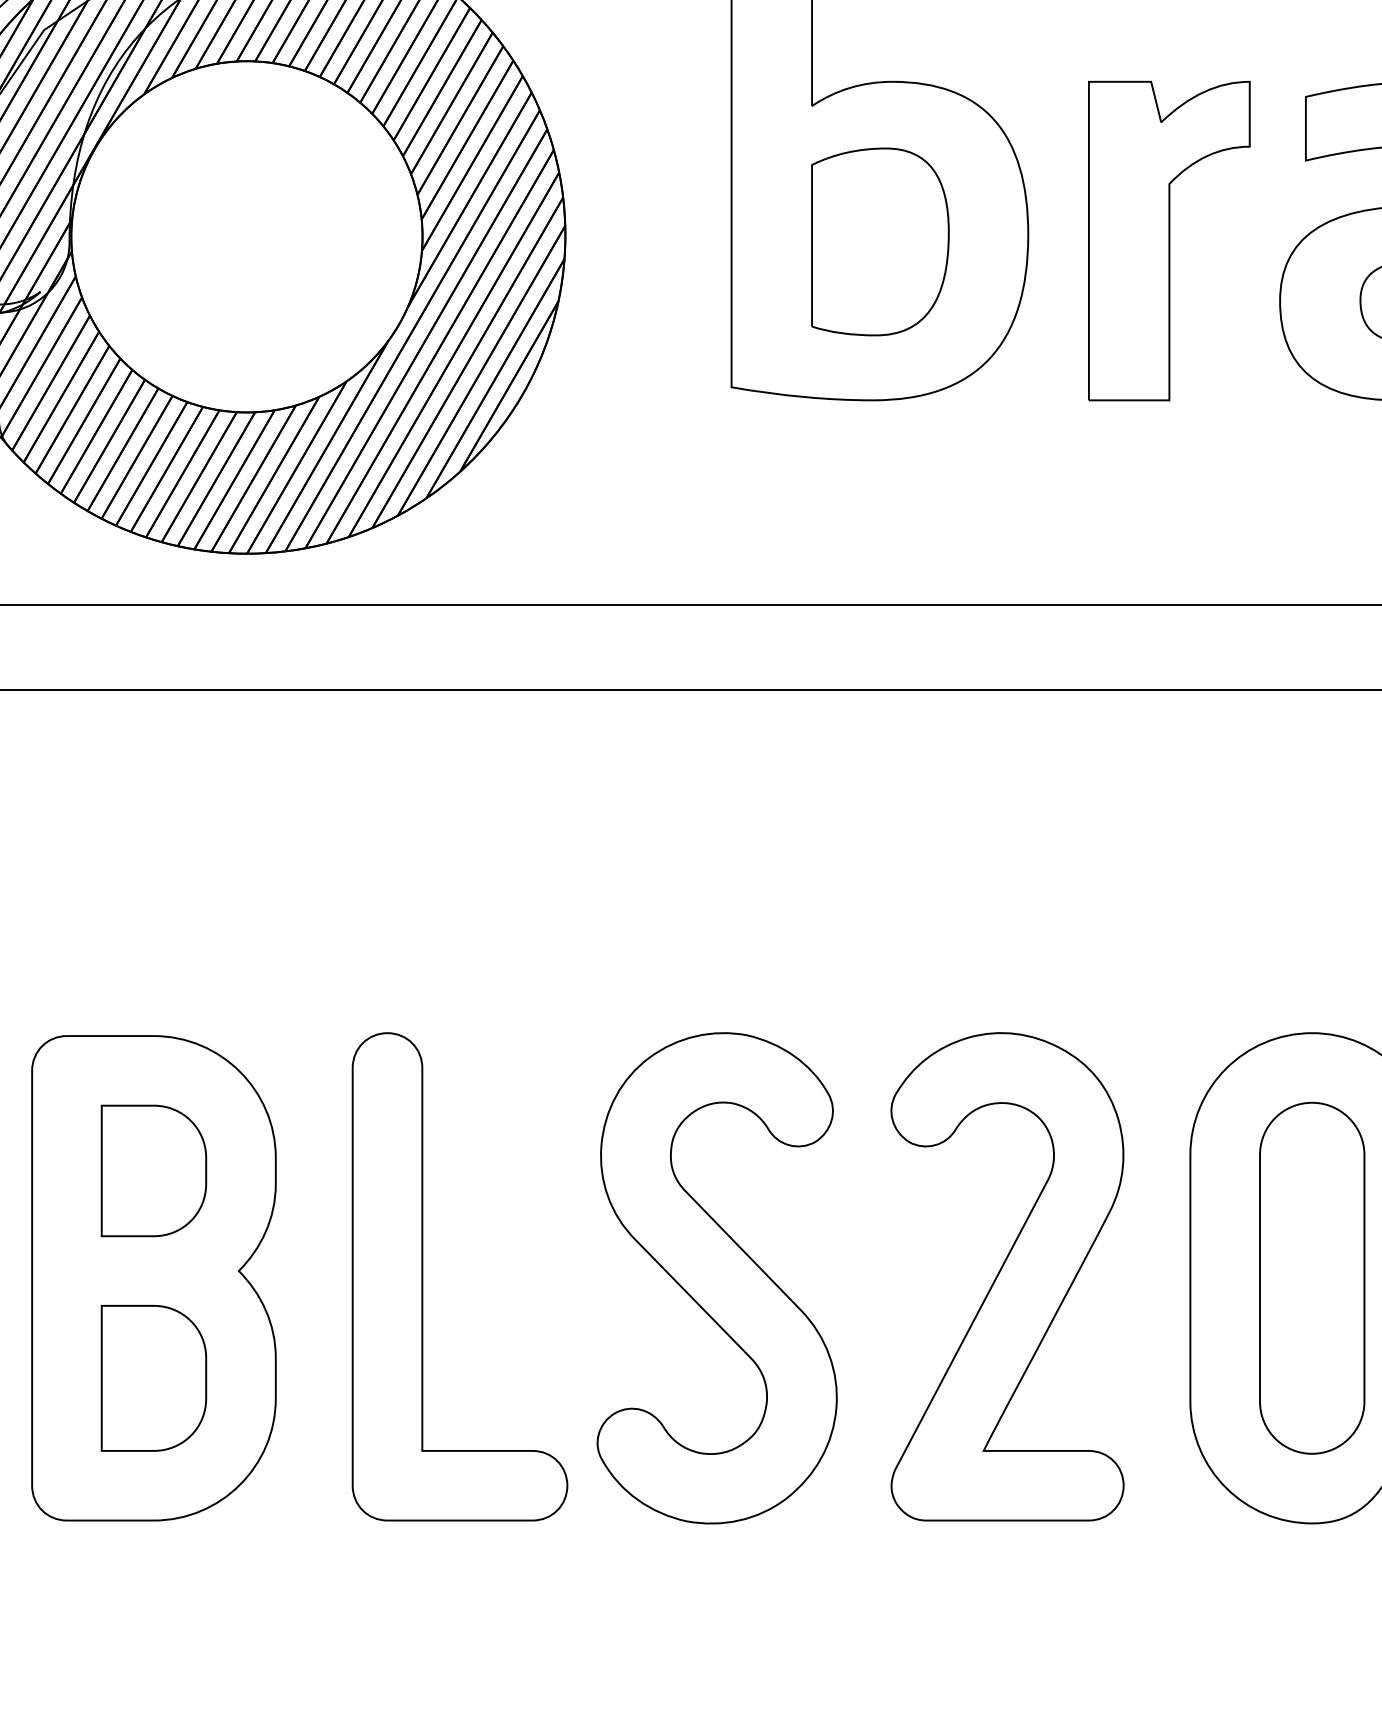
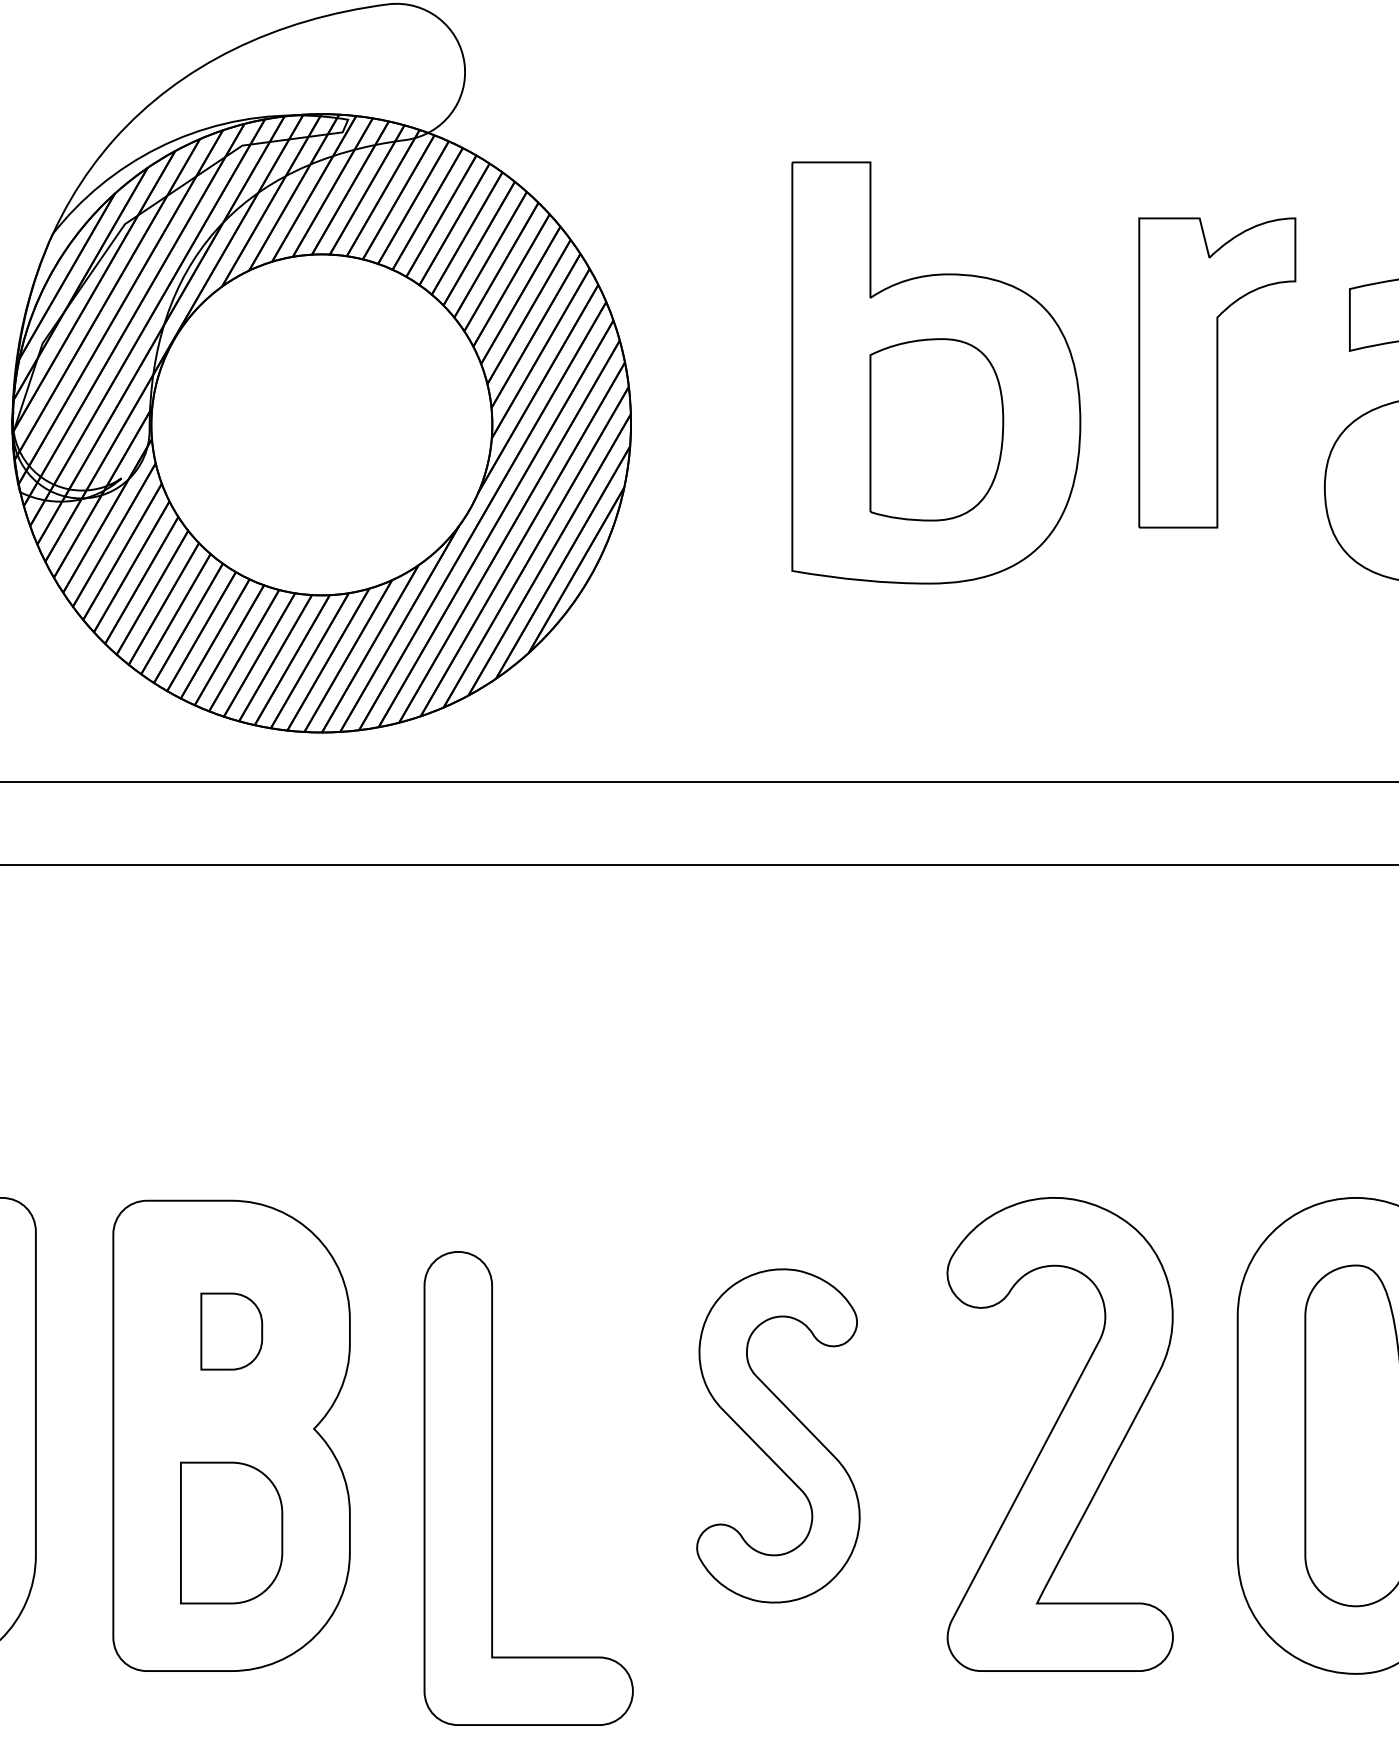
part: (1169, 240) -> (1217, 372), moved
part: (153, 1170) -> (231, 1331), size x0.6
part: (422, 1276) -> (492, 1488), moved
part: (717, 1277) -> (778, 1435), size x0.7

